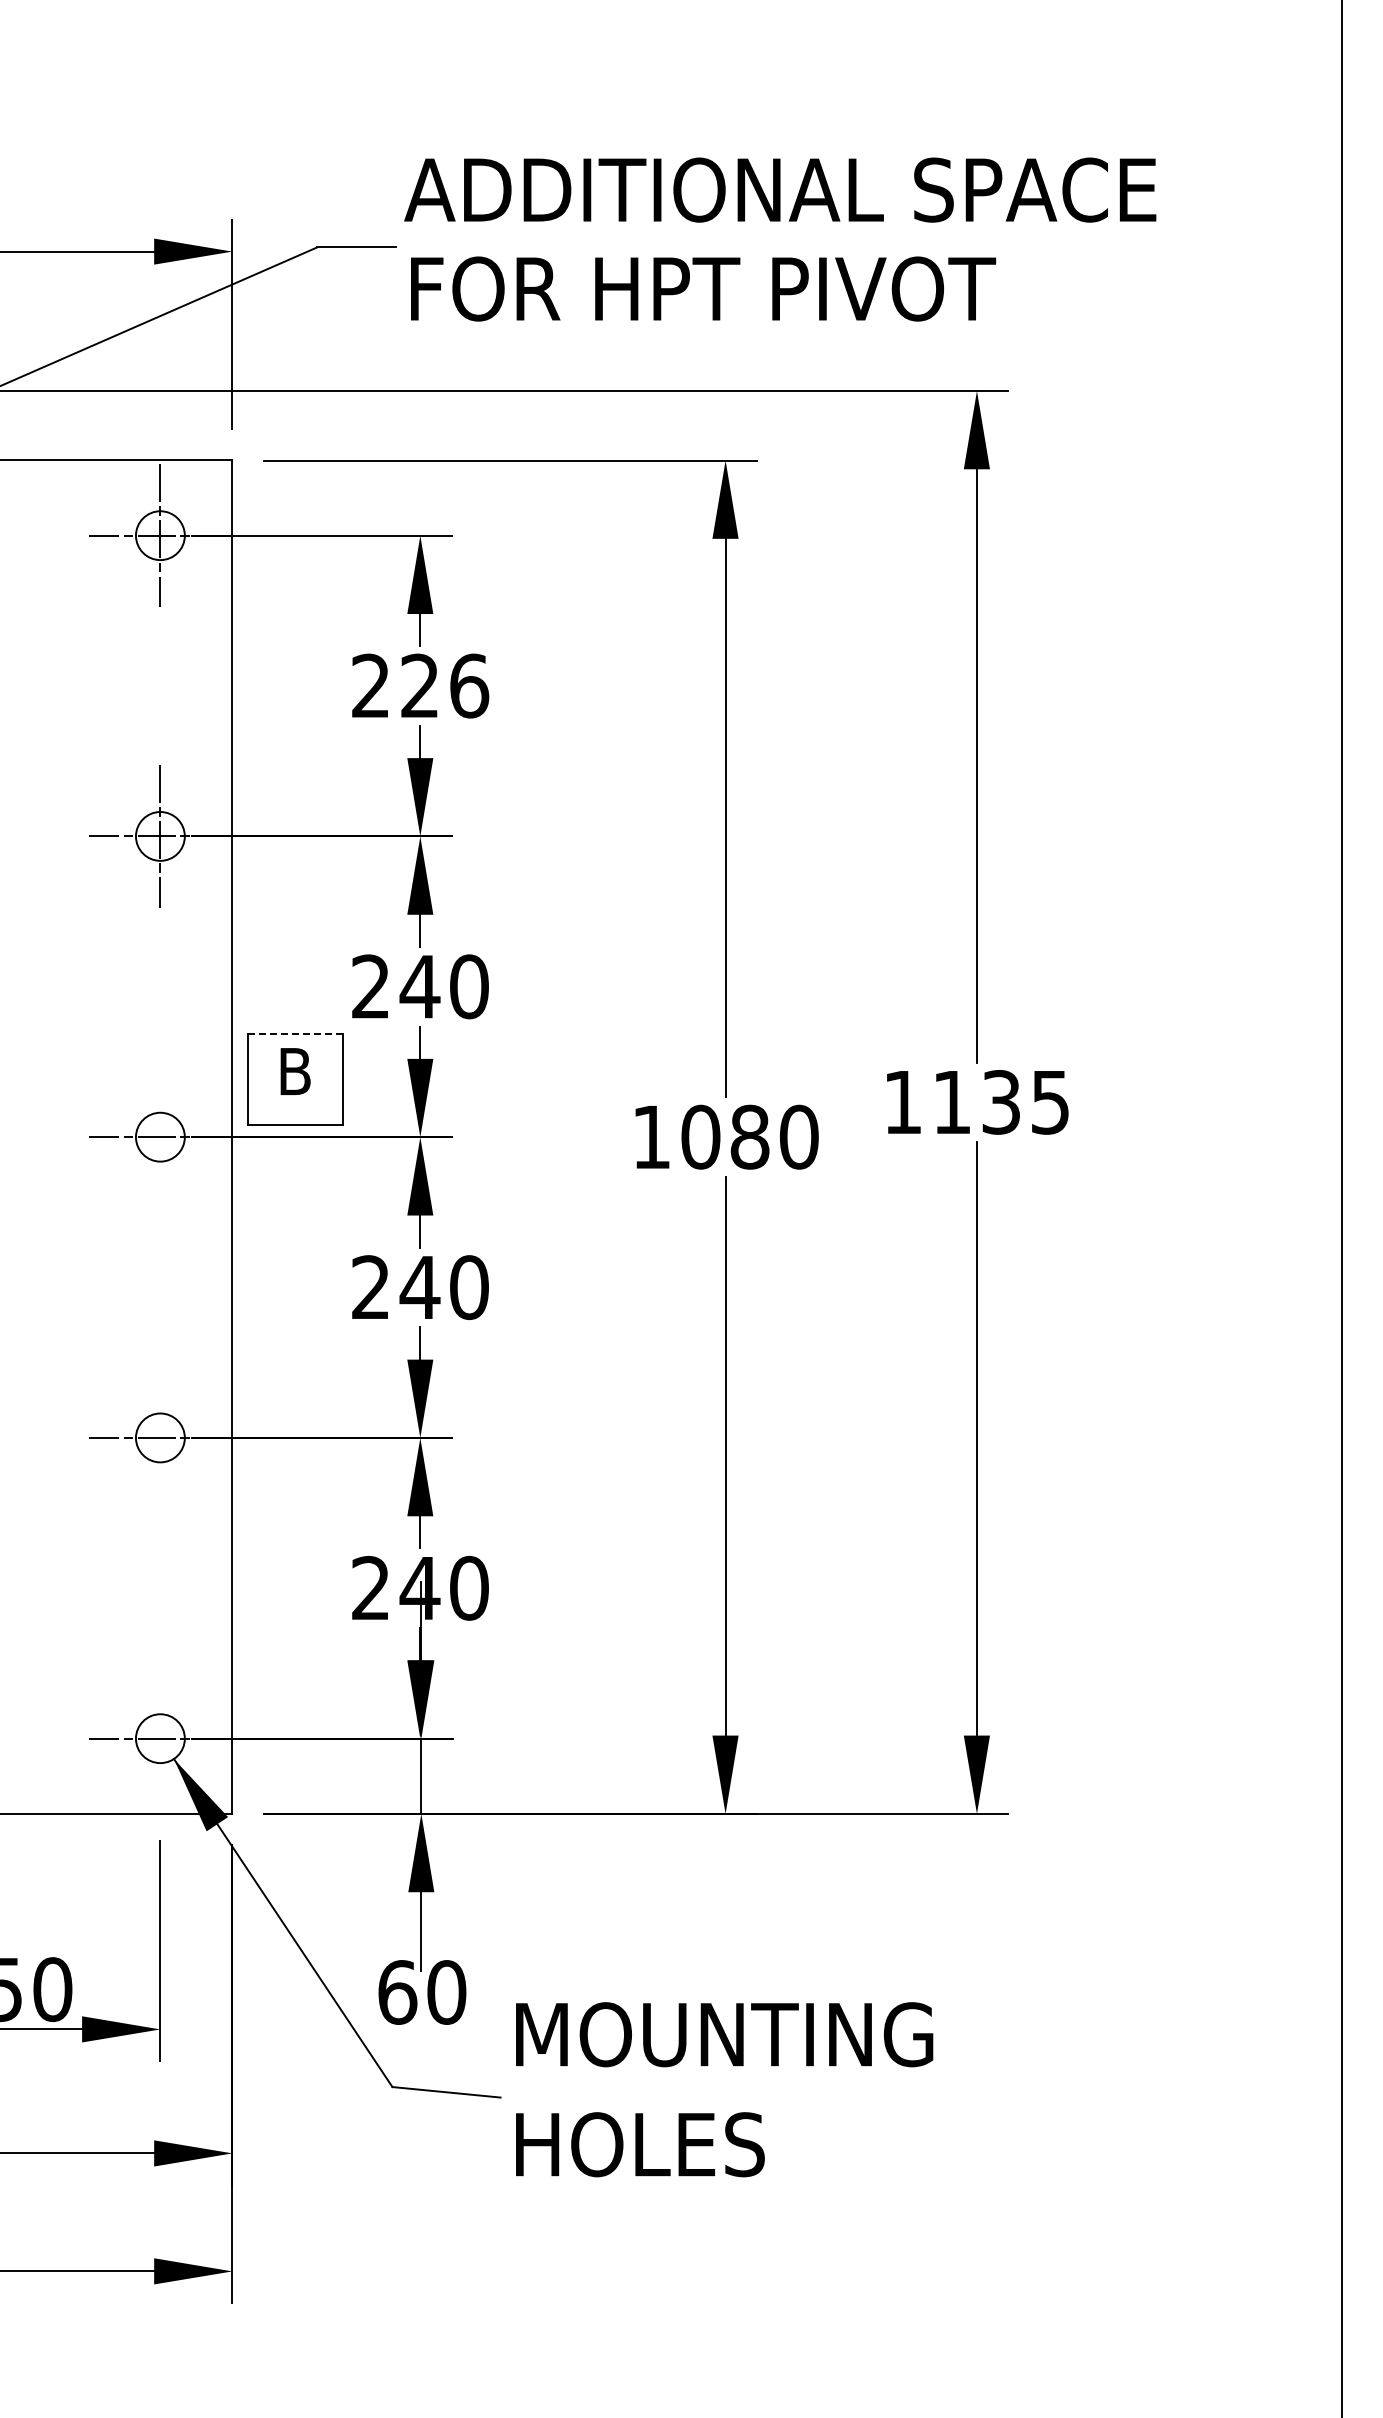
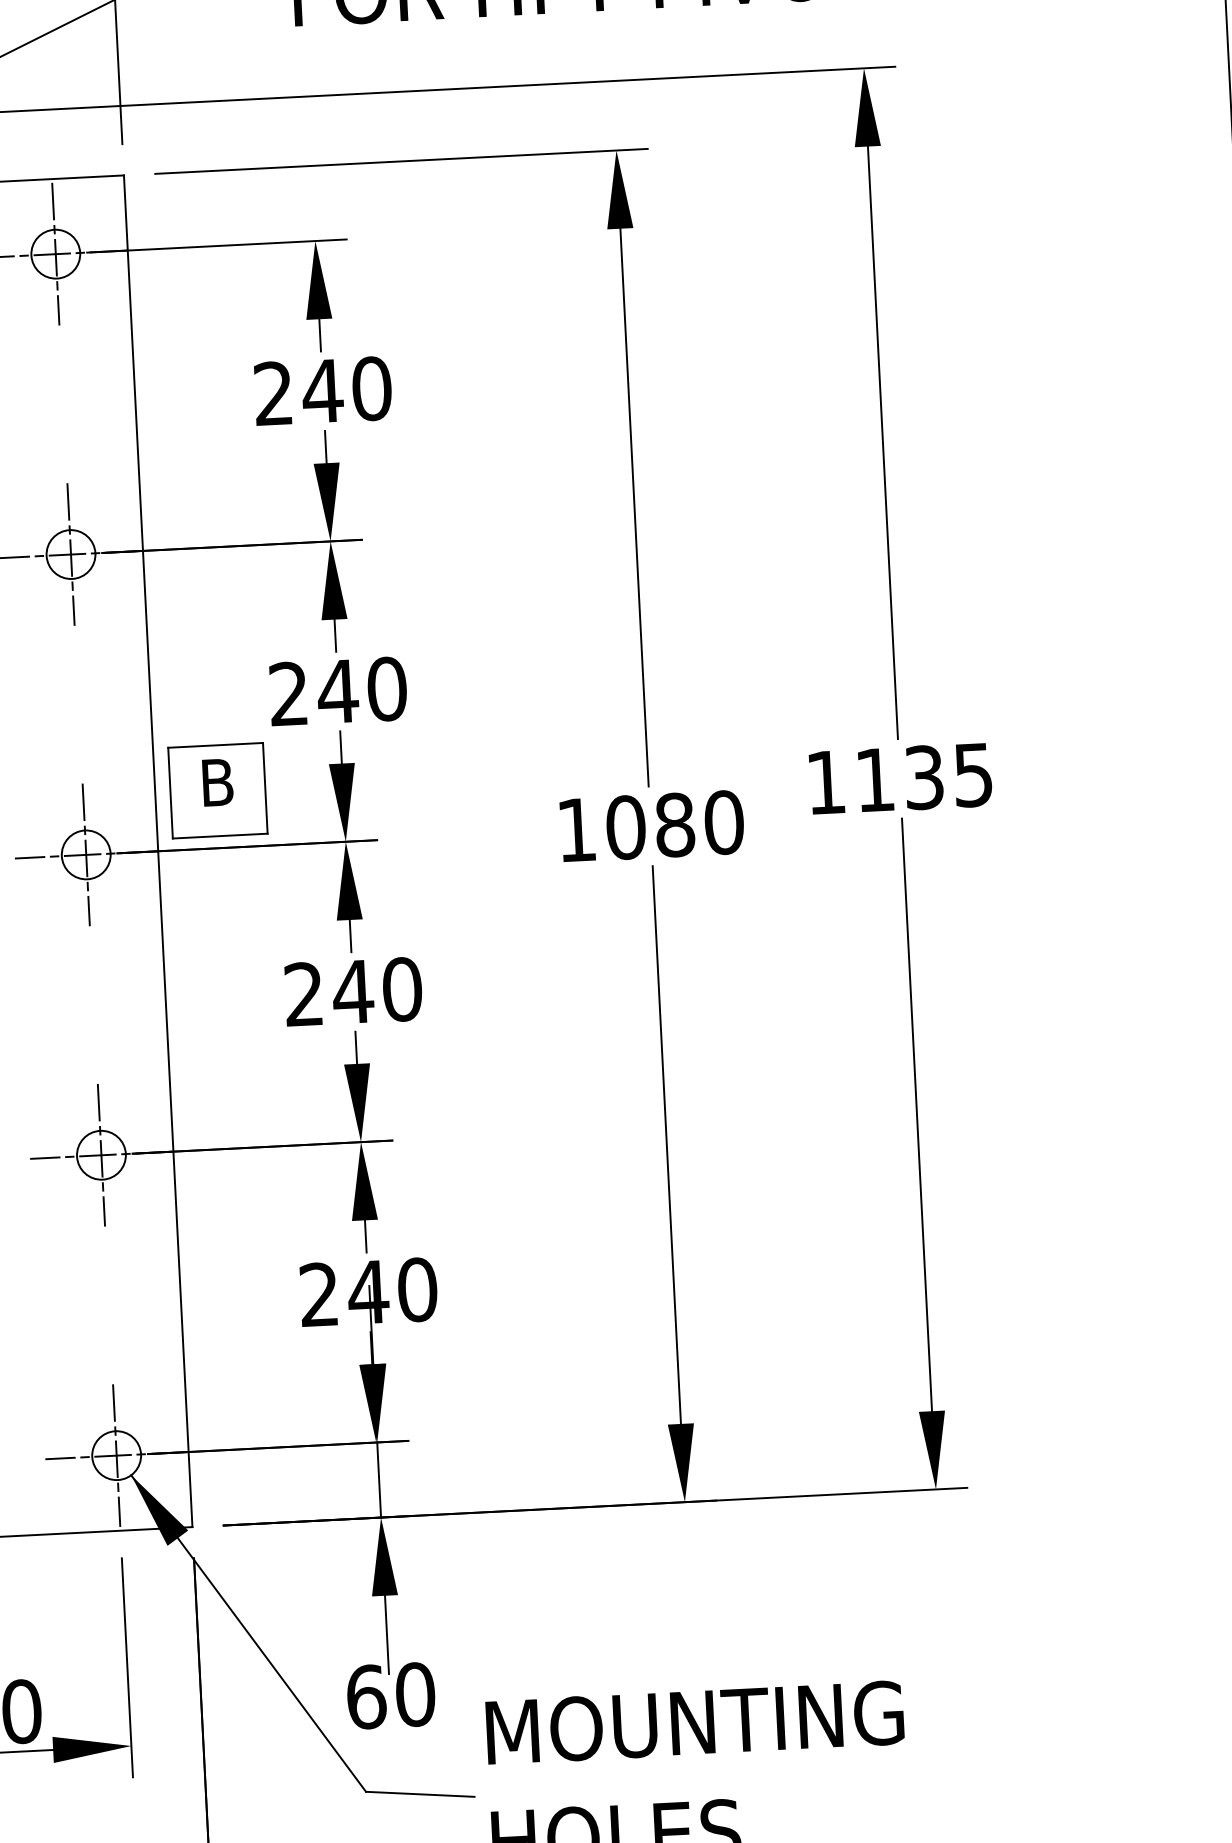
text: (444, 685) -> (347, 389), 226 -> 240
line: (295, 1034) -> (215, 745), dashed -> solid
line: (160, 1136) -> (86, 854), added
line: (160, 1437) -> (101, 1154), added
line: (160, 1738) -> (116, 1455), added

